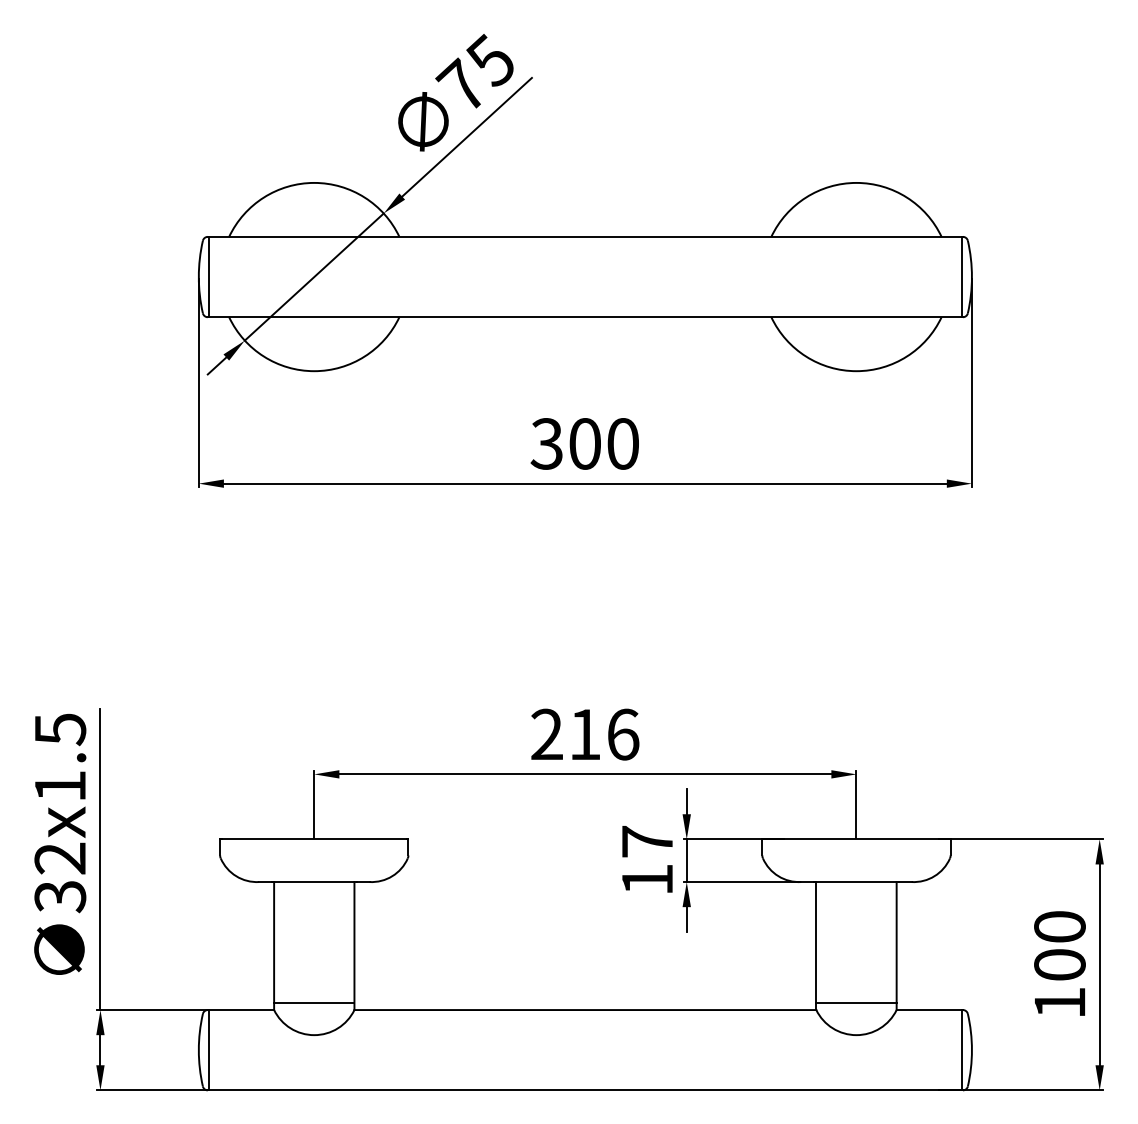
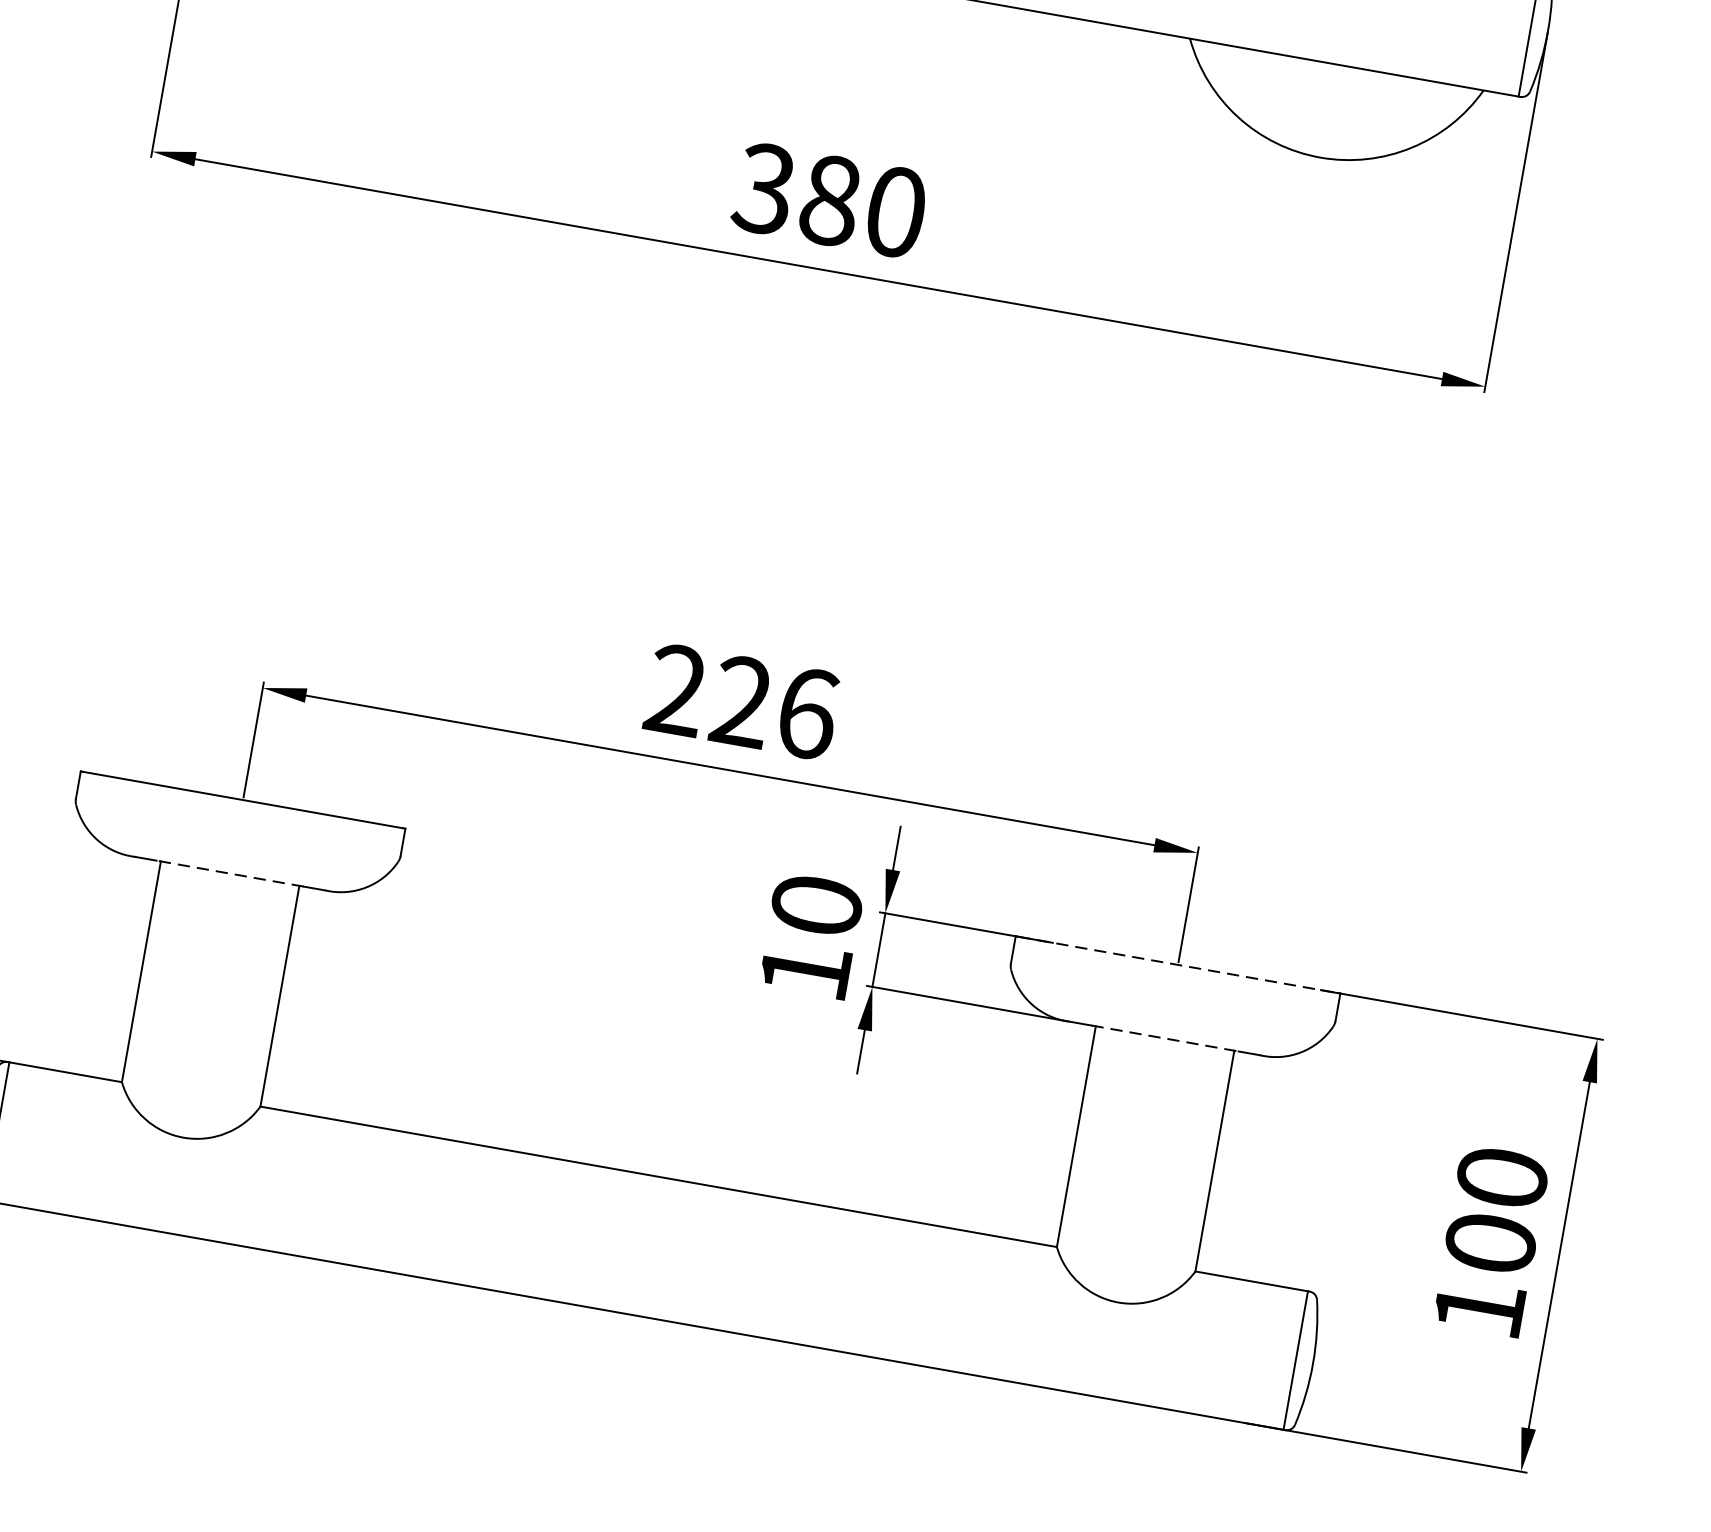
text: (585, 443) -> (831, 199), 300 -> 380
text: (584, 733) -> (741, 699), 216 -> 226
line: (856, 839) -> (1178, 965), solid -> dashed
text: (647, 841) -> (817, 905), 17 -> 10
line: (314, 882) -> (230, 874), solid -> dashed
line: (856, 882) -> (1164, 1039), solid -> dashed
line: (314, 1002) -> (193, 1081), removed
line: (856, 1002) -> (1128, 1246), removed

